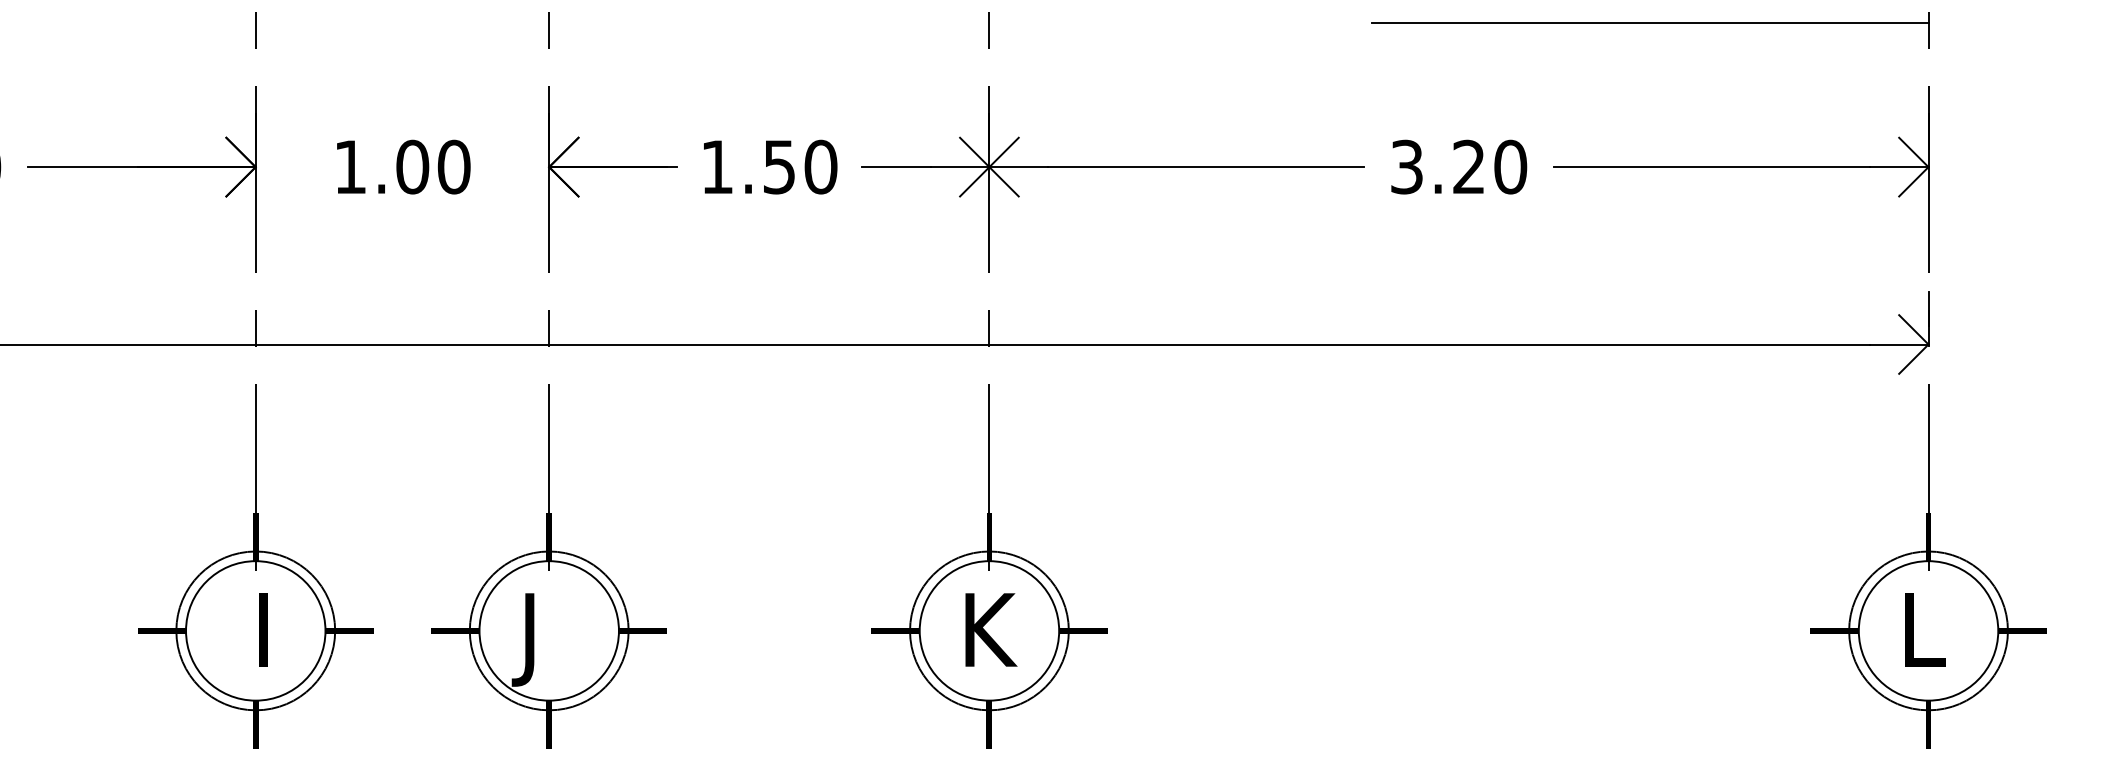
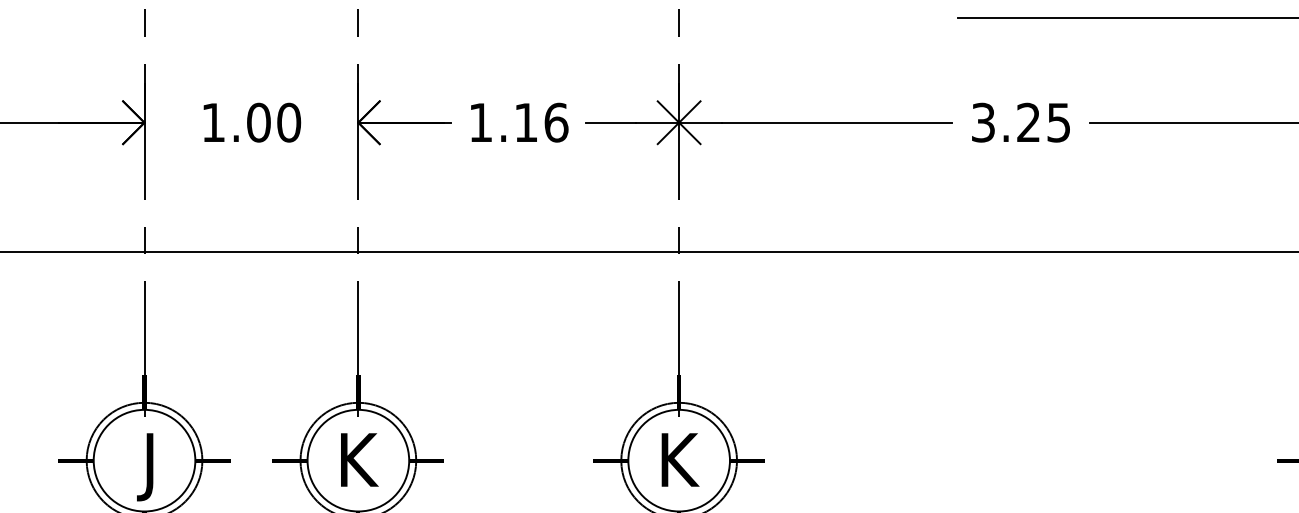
text: (800, 166) -> (541, 122), 1.50 -> 1.16
text: (1510, 166) -> (1058, 122), 3.20 -> 3.25
text: (256, 639) -> (145, 466), I -> J
text: (544, 639) -> (354, 466), J -> K

